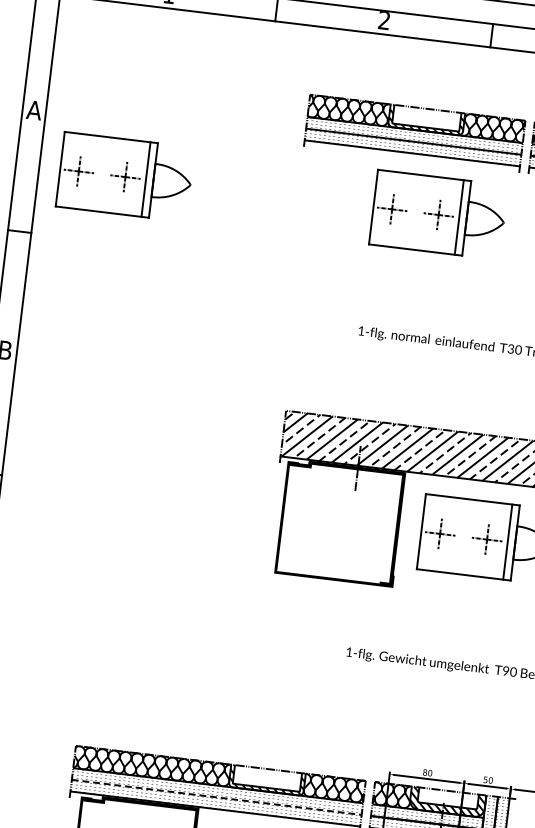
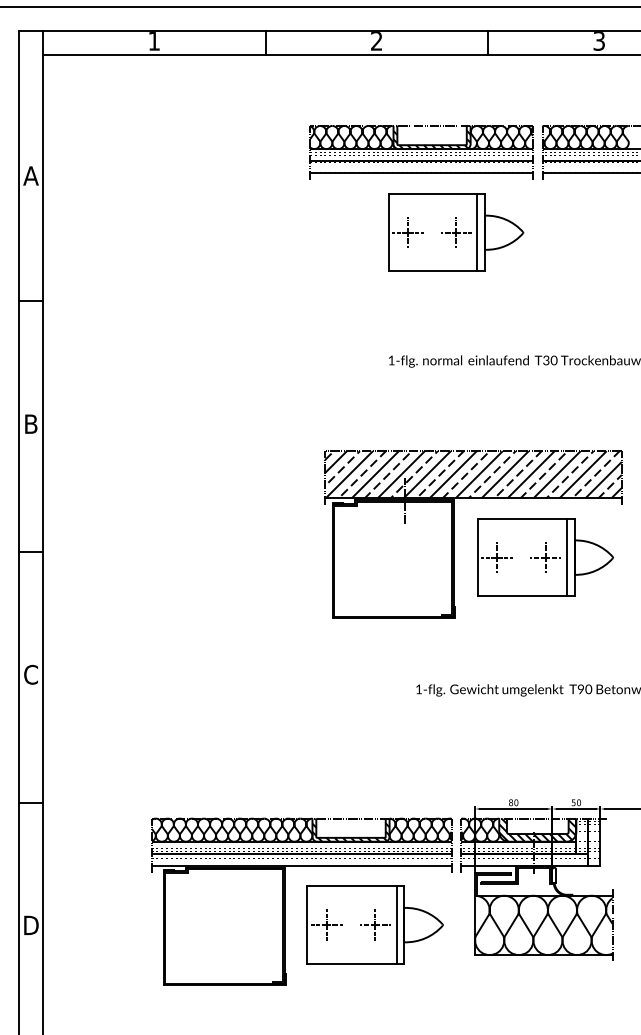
part: (125, 176) -> (132, 232), removed
line: (216, 797) -> (301, 853), dashed -> solid

